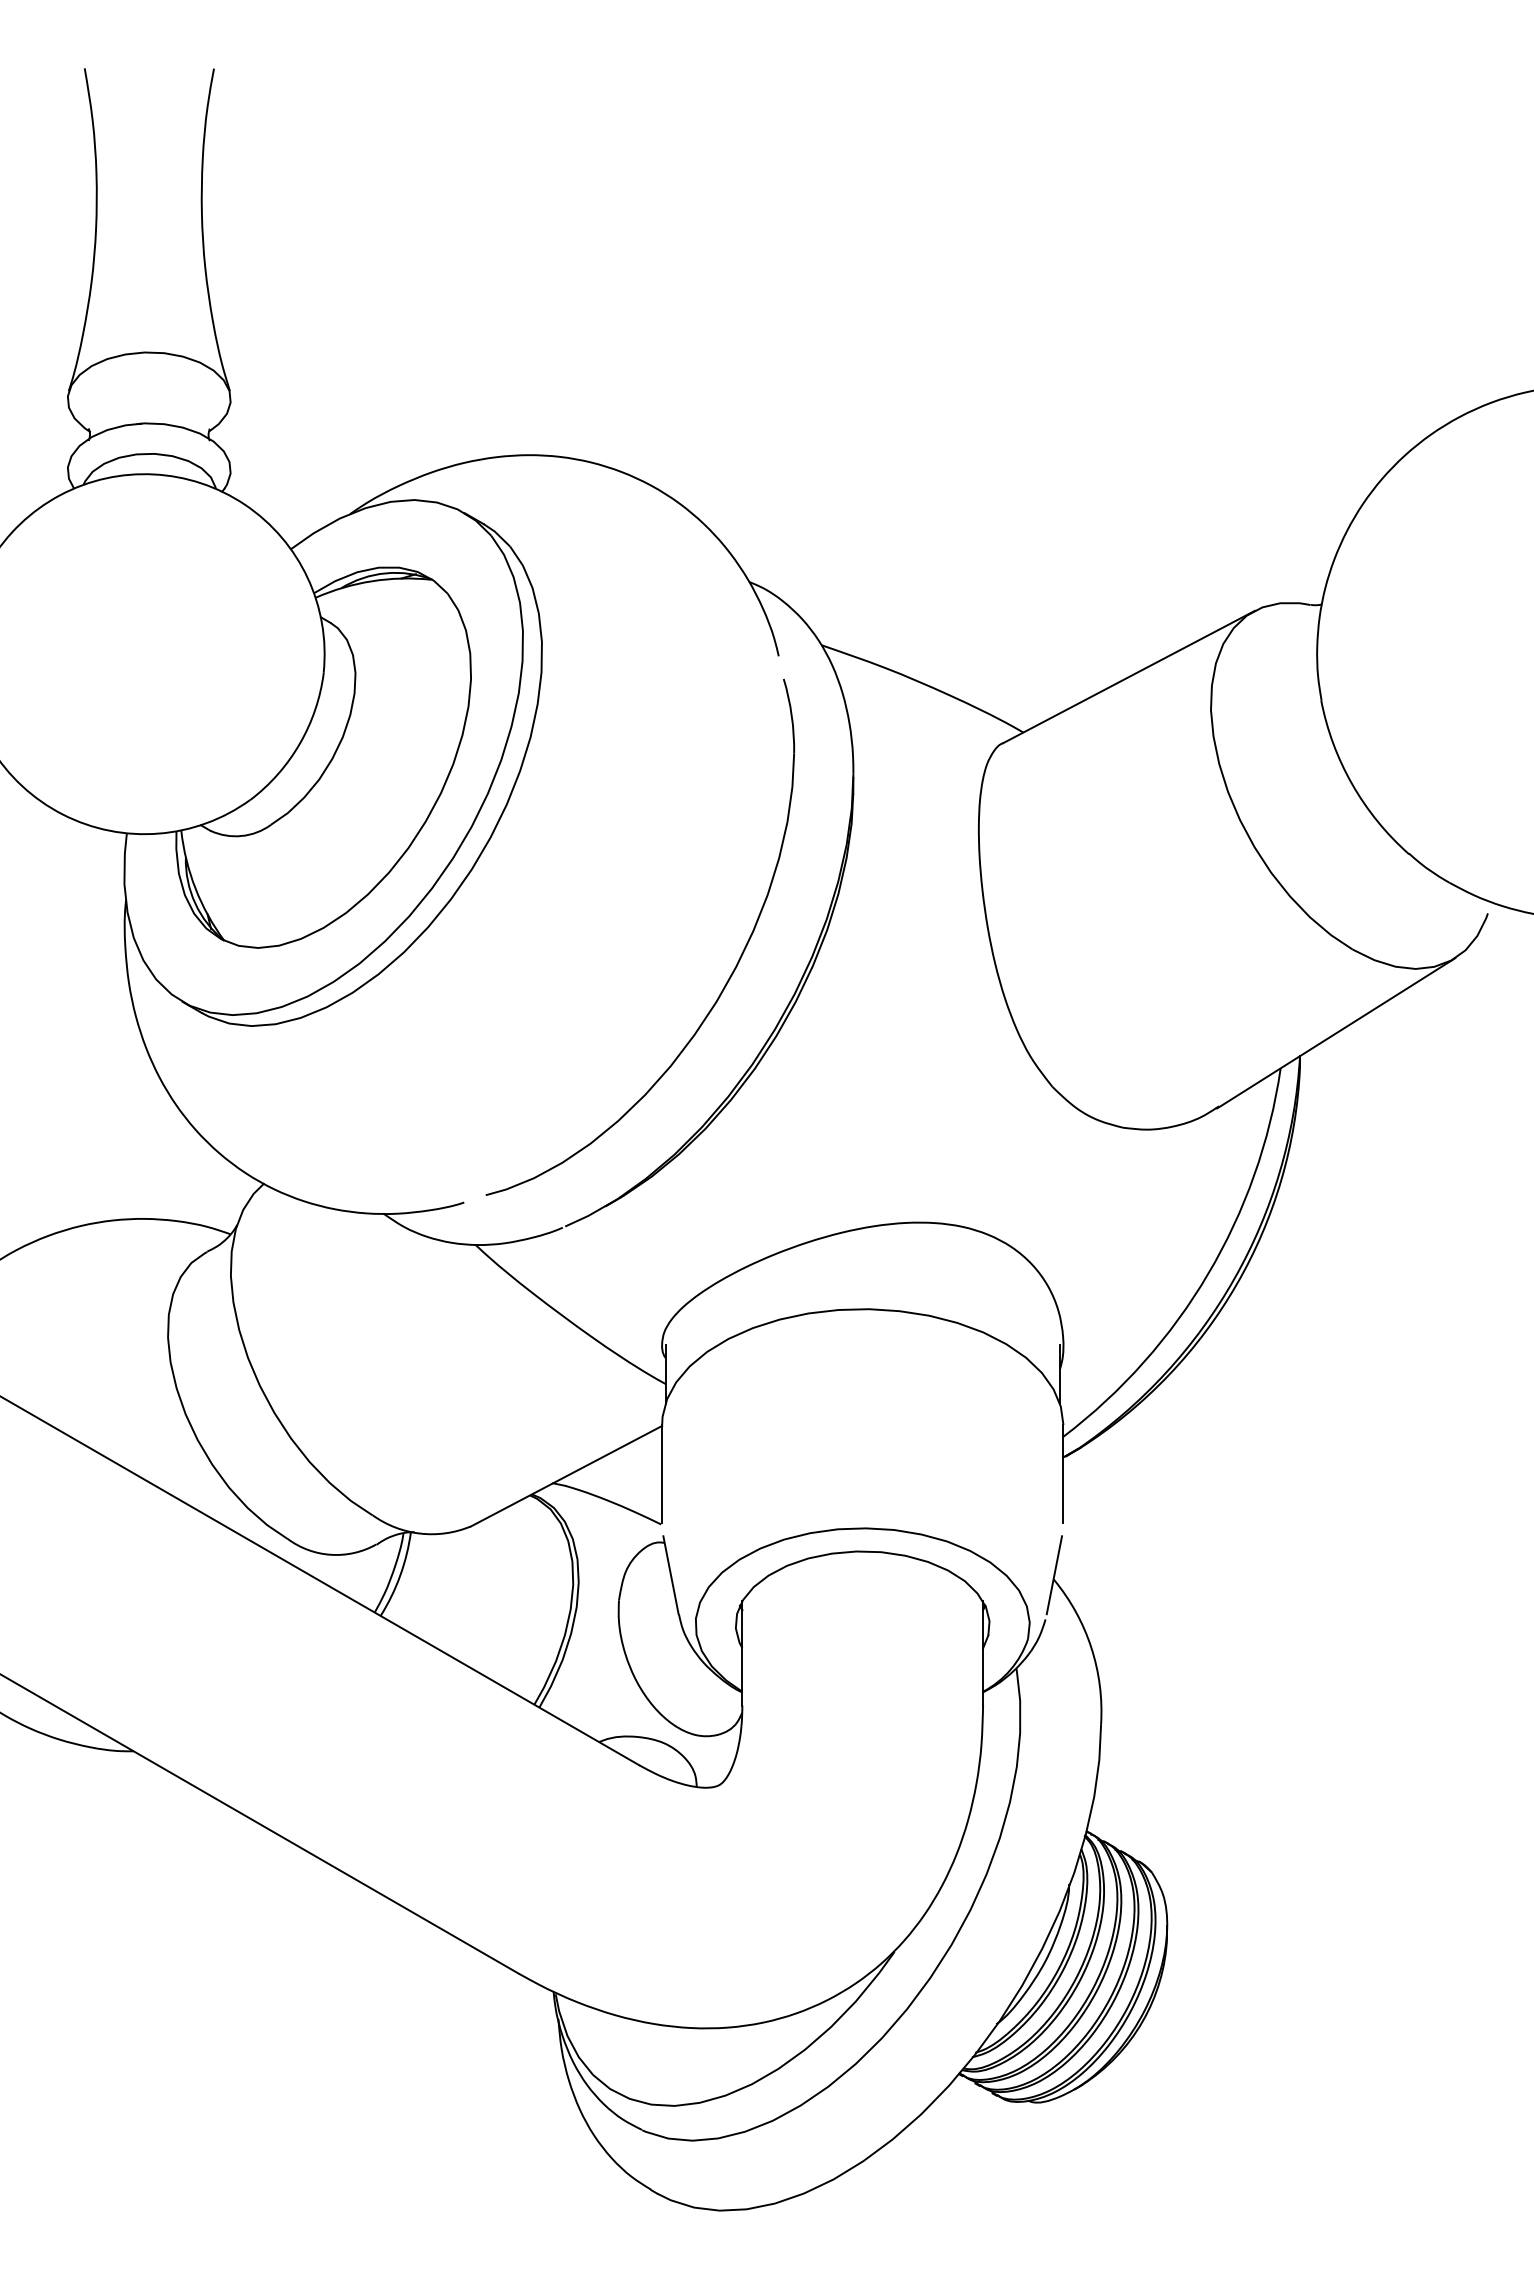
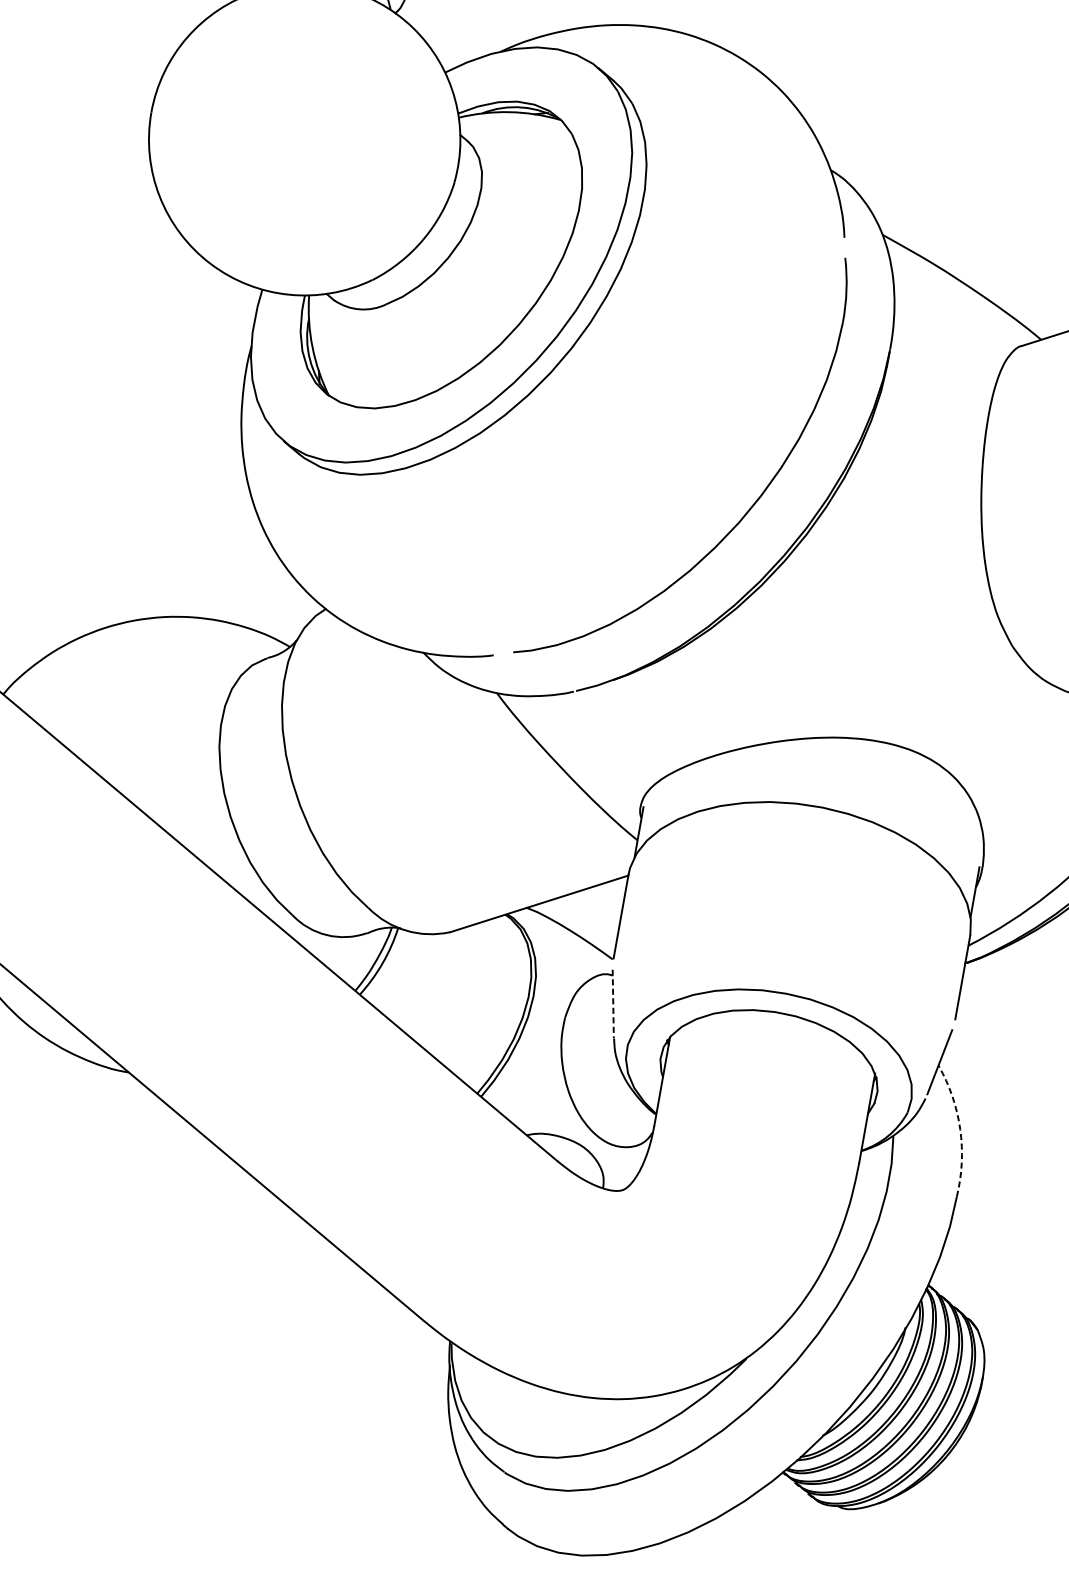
line: (671, 1575) -> (613, 1004), solid -> dashed
arc: (1091, 1647) -> (960, 1129), solid -> dashed

